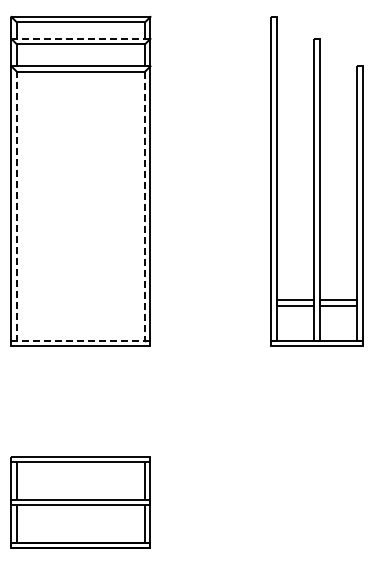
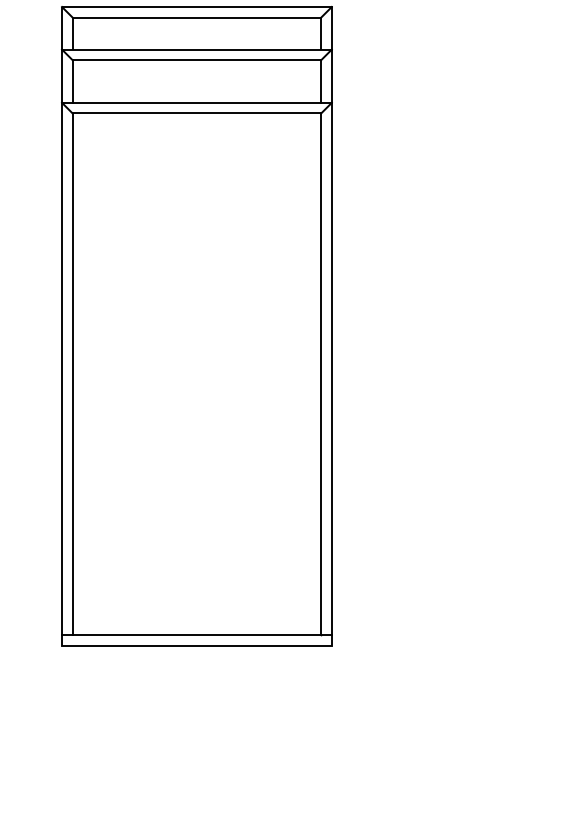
line: (80, 38) -> (196, 48), dashed -> solid
line: (80, 340) -> (196, 634), dashed -> solid

